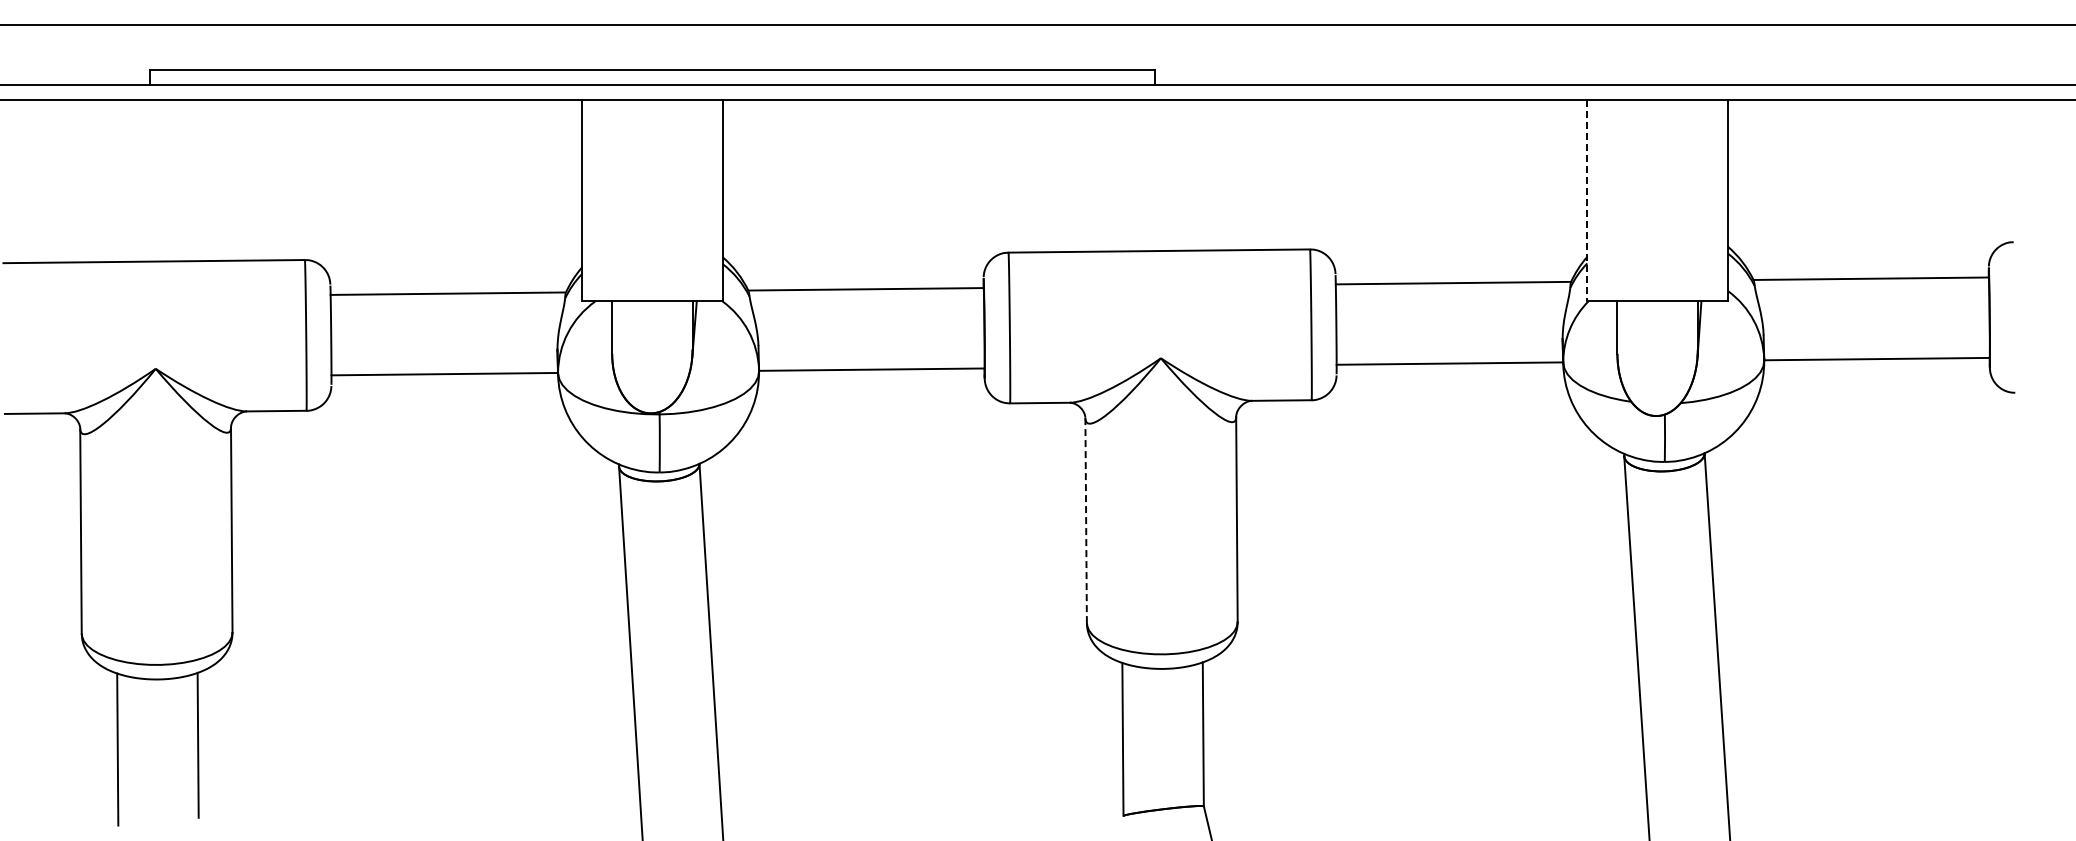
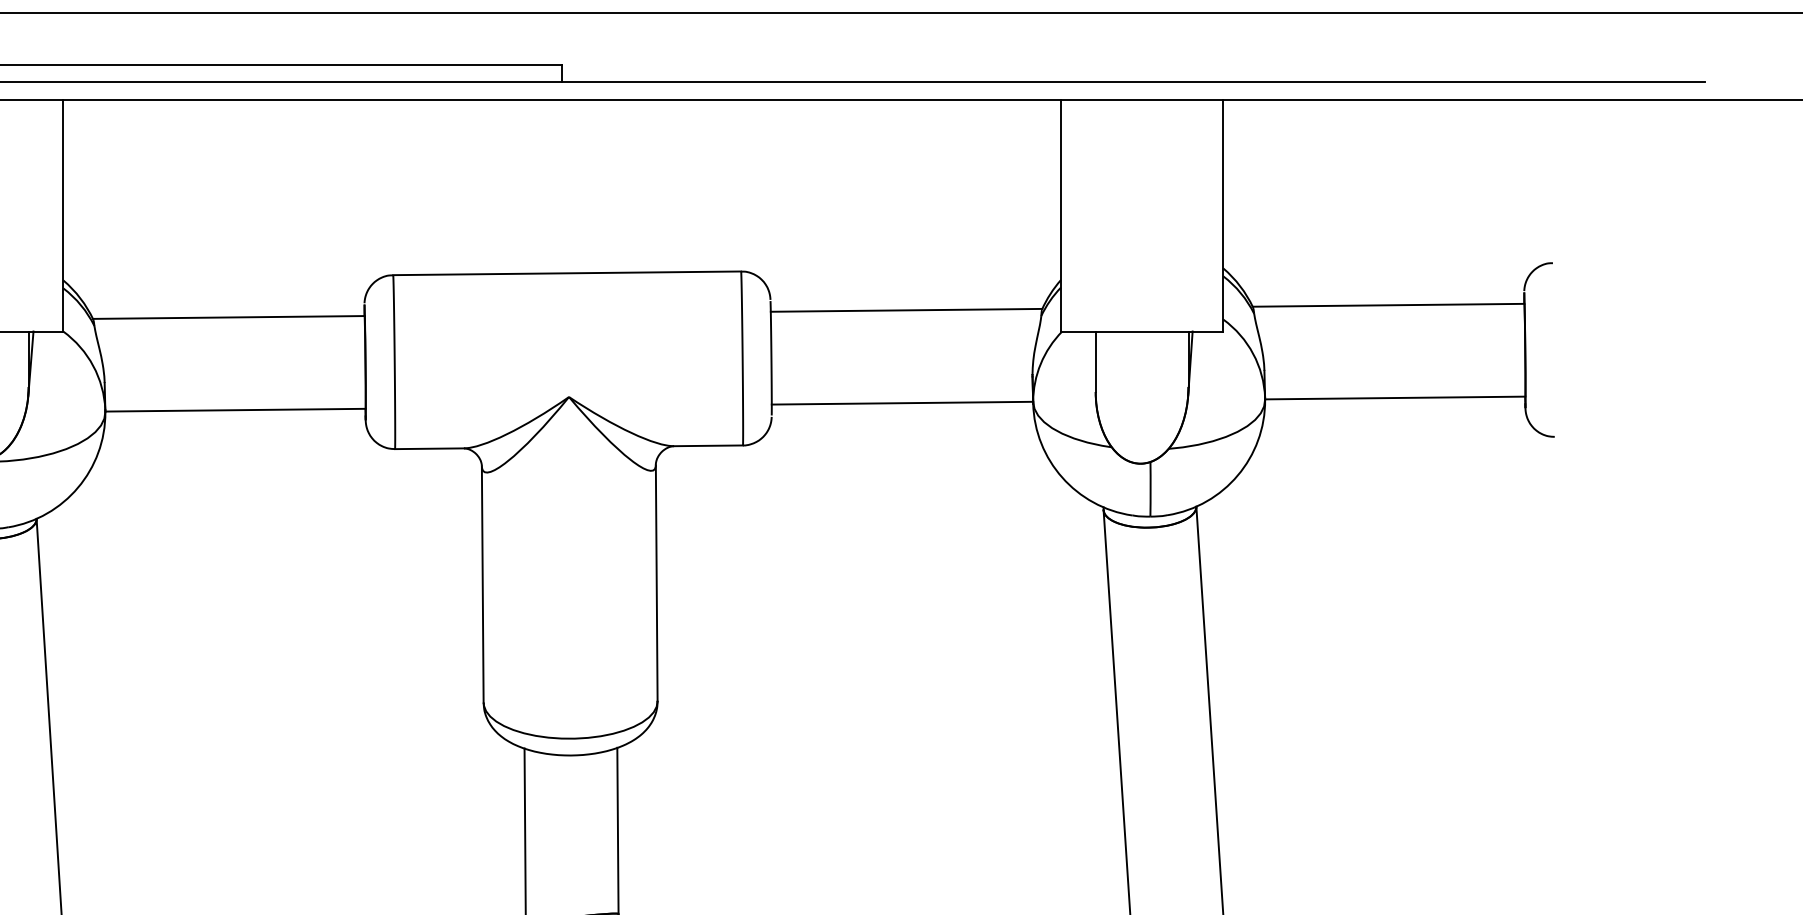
line: (1587, 200) -> (1061, 215), dashed -> solid
line: (1086, 520) -> (483, 584), dashed -> solid

